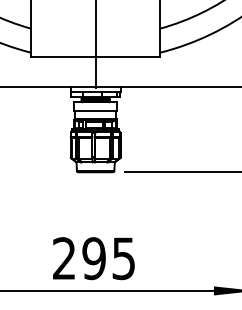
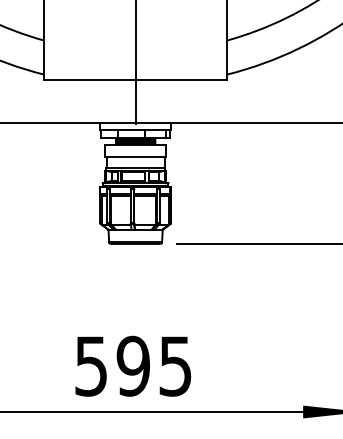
text: (64, 258) -> (91, 366), 295 -> 595

